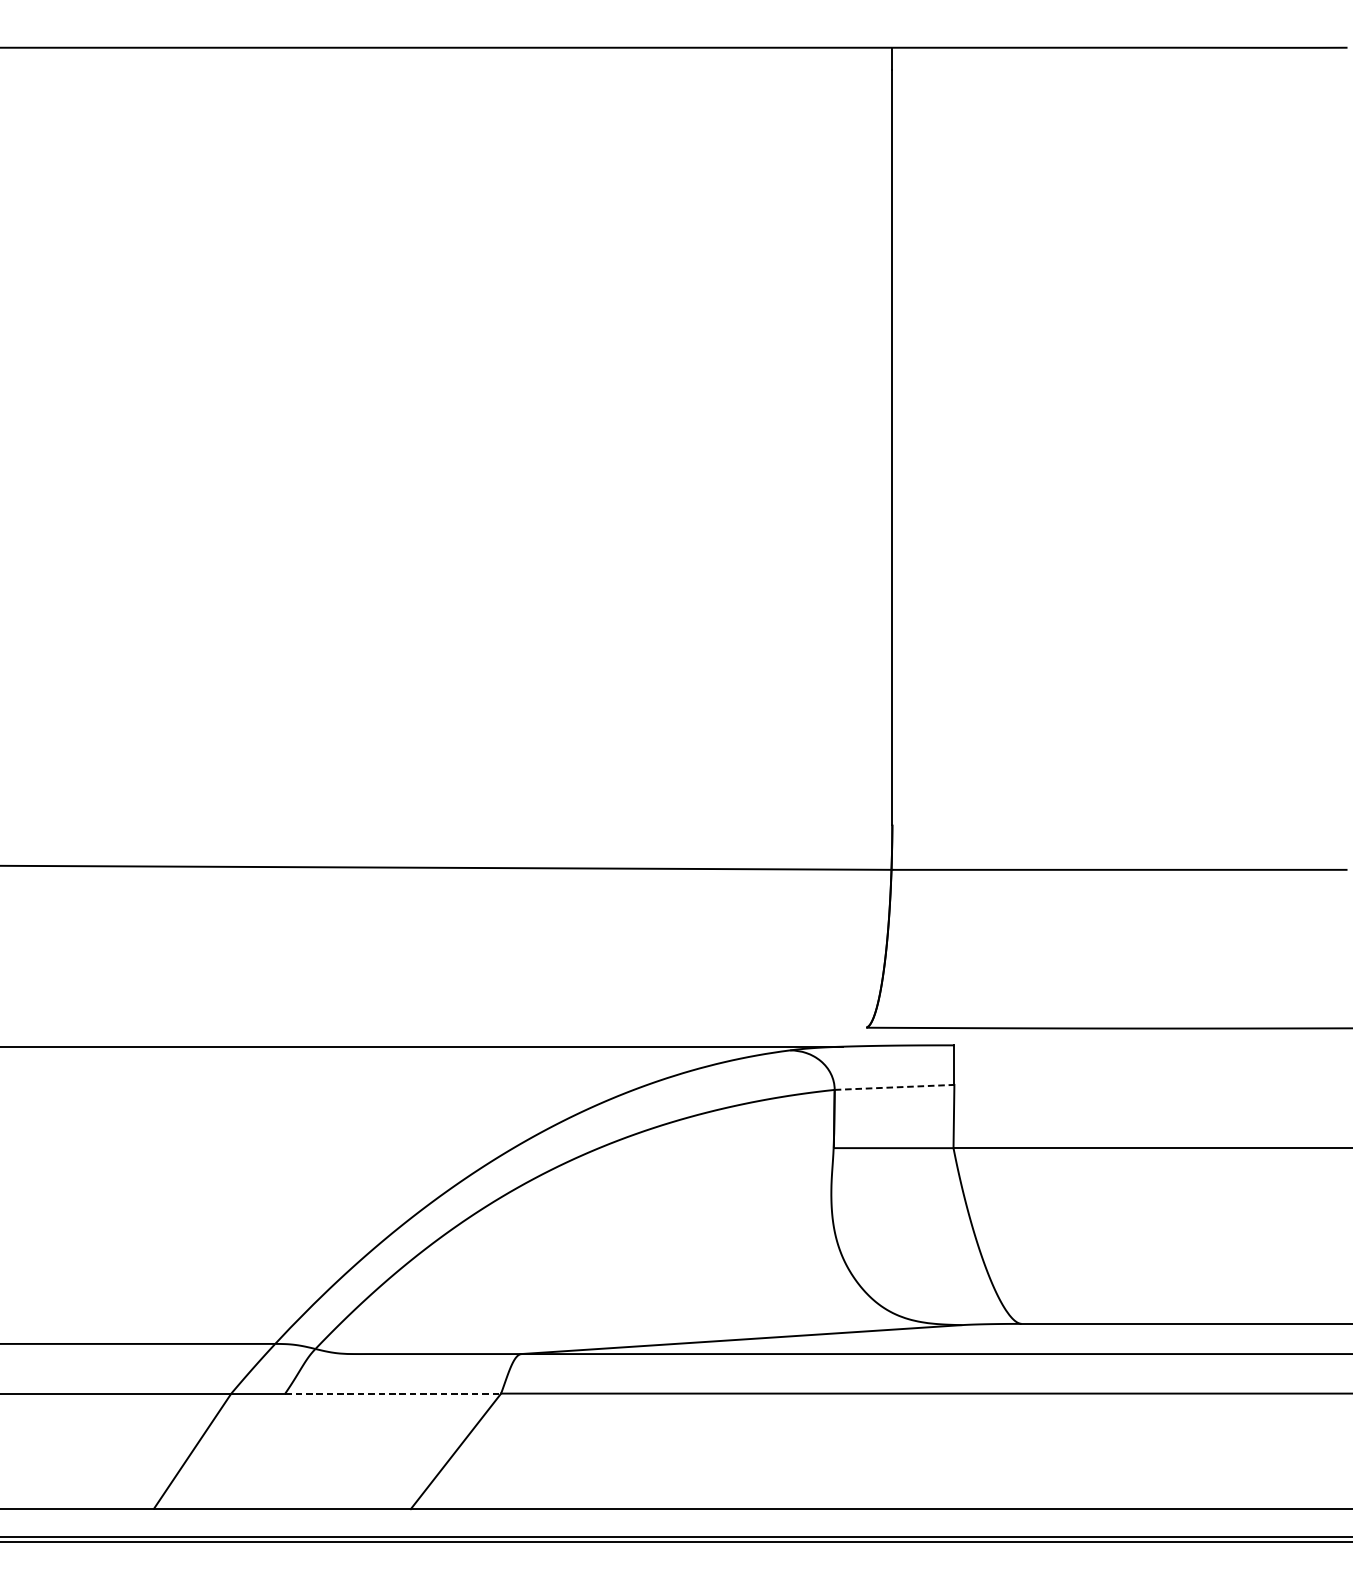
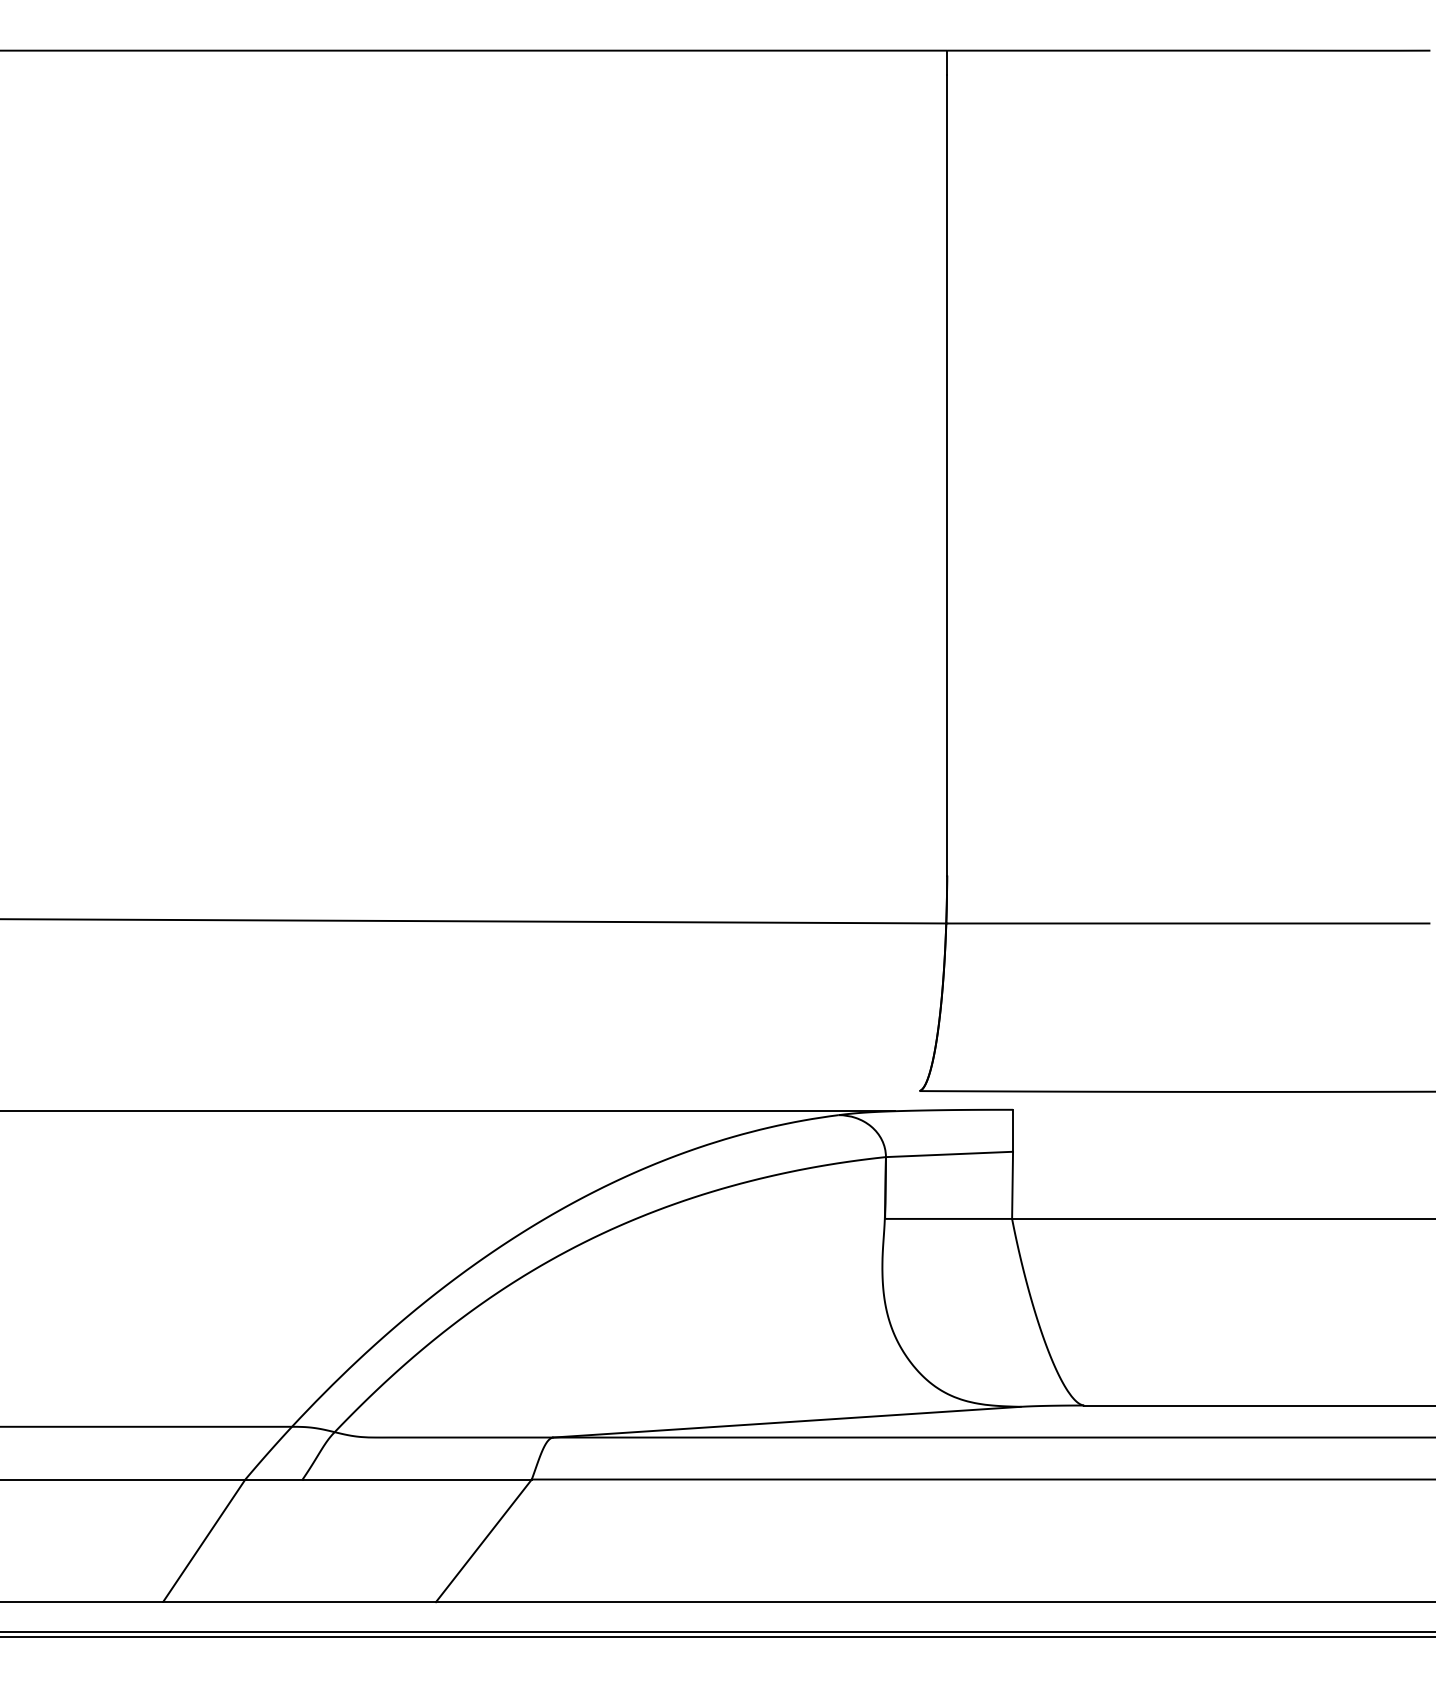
line: (894, 1087) -> (949, 1154), dashed -> solid
line: (393, 1393) -> (417, 1479), dashed -> solid

